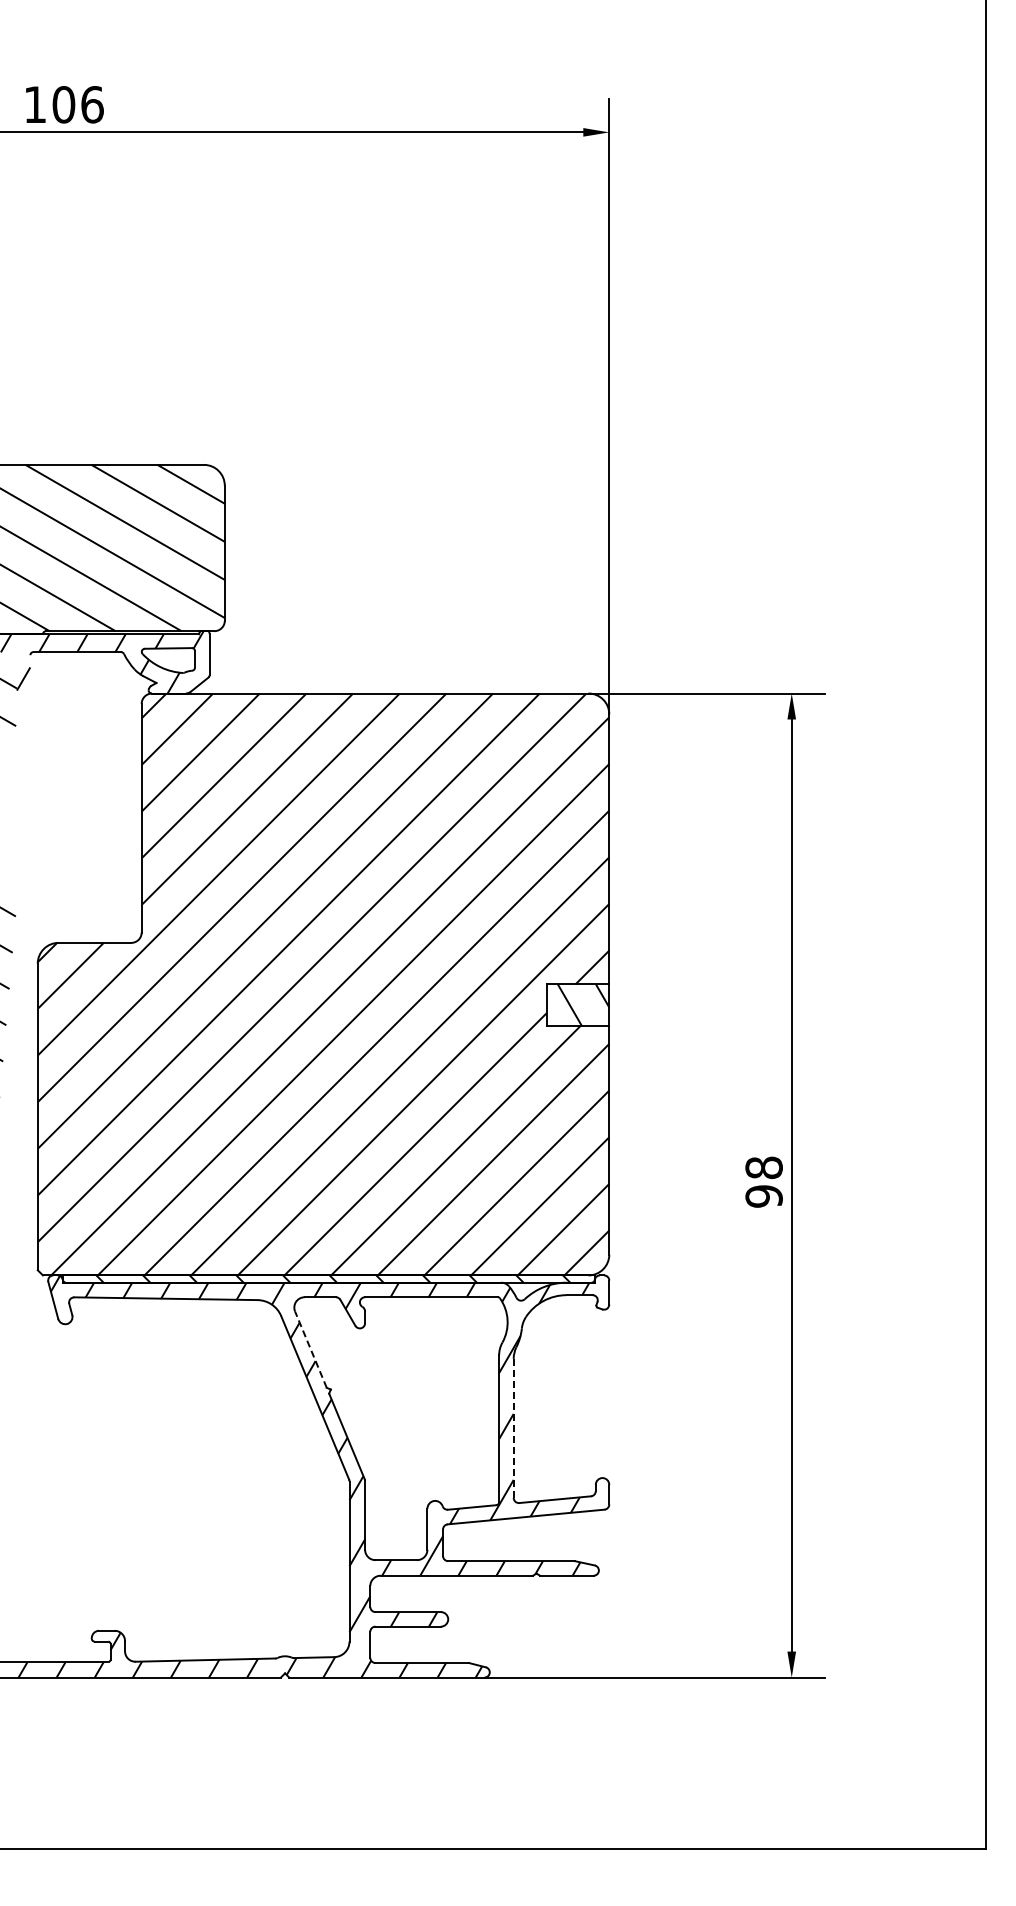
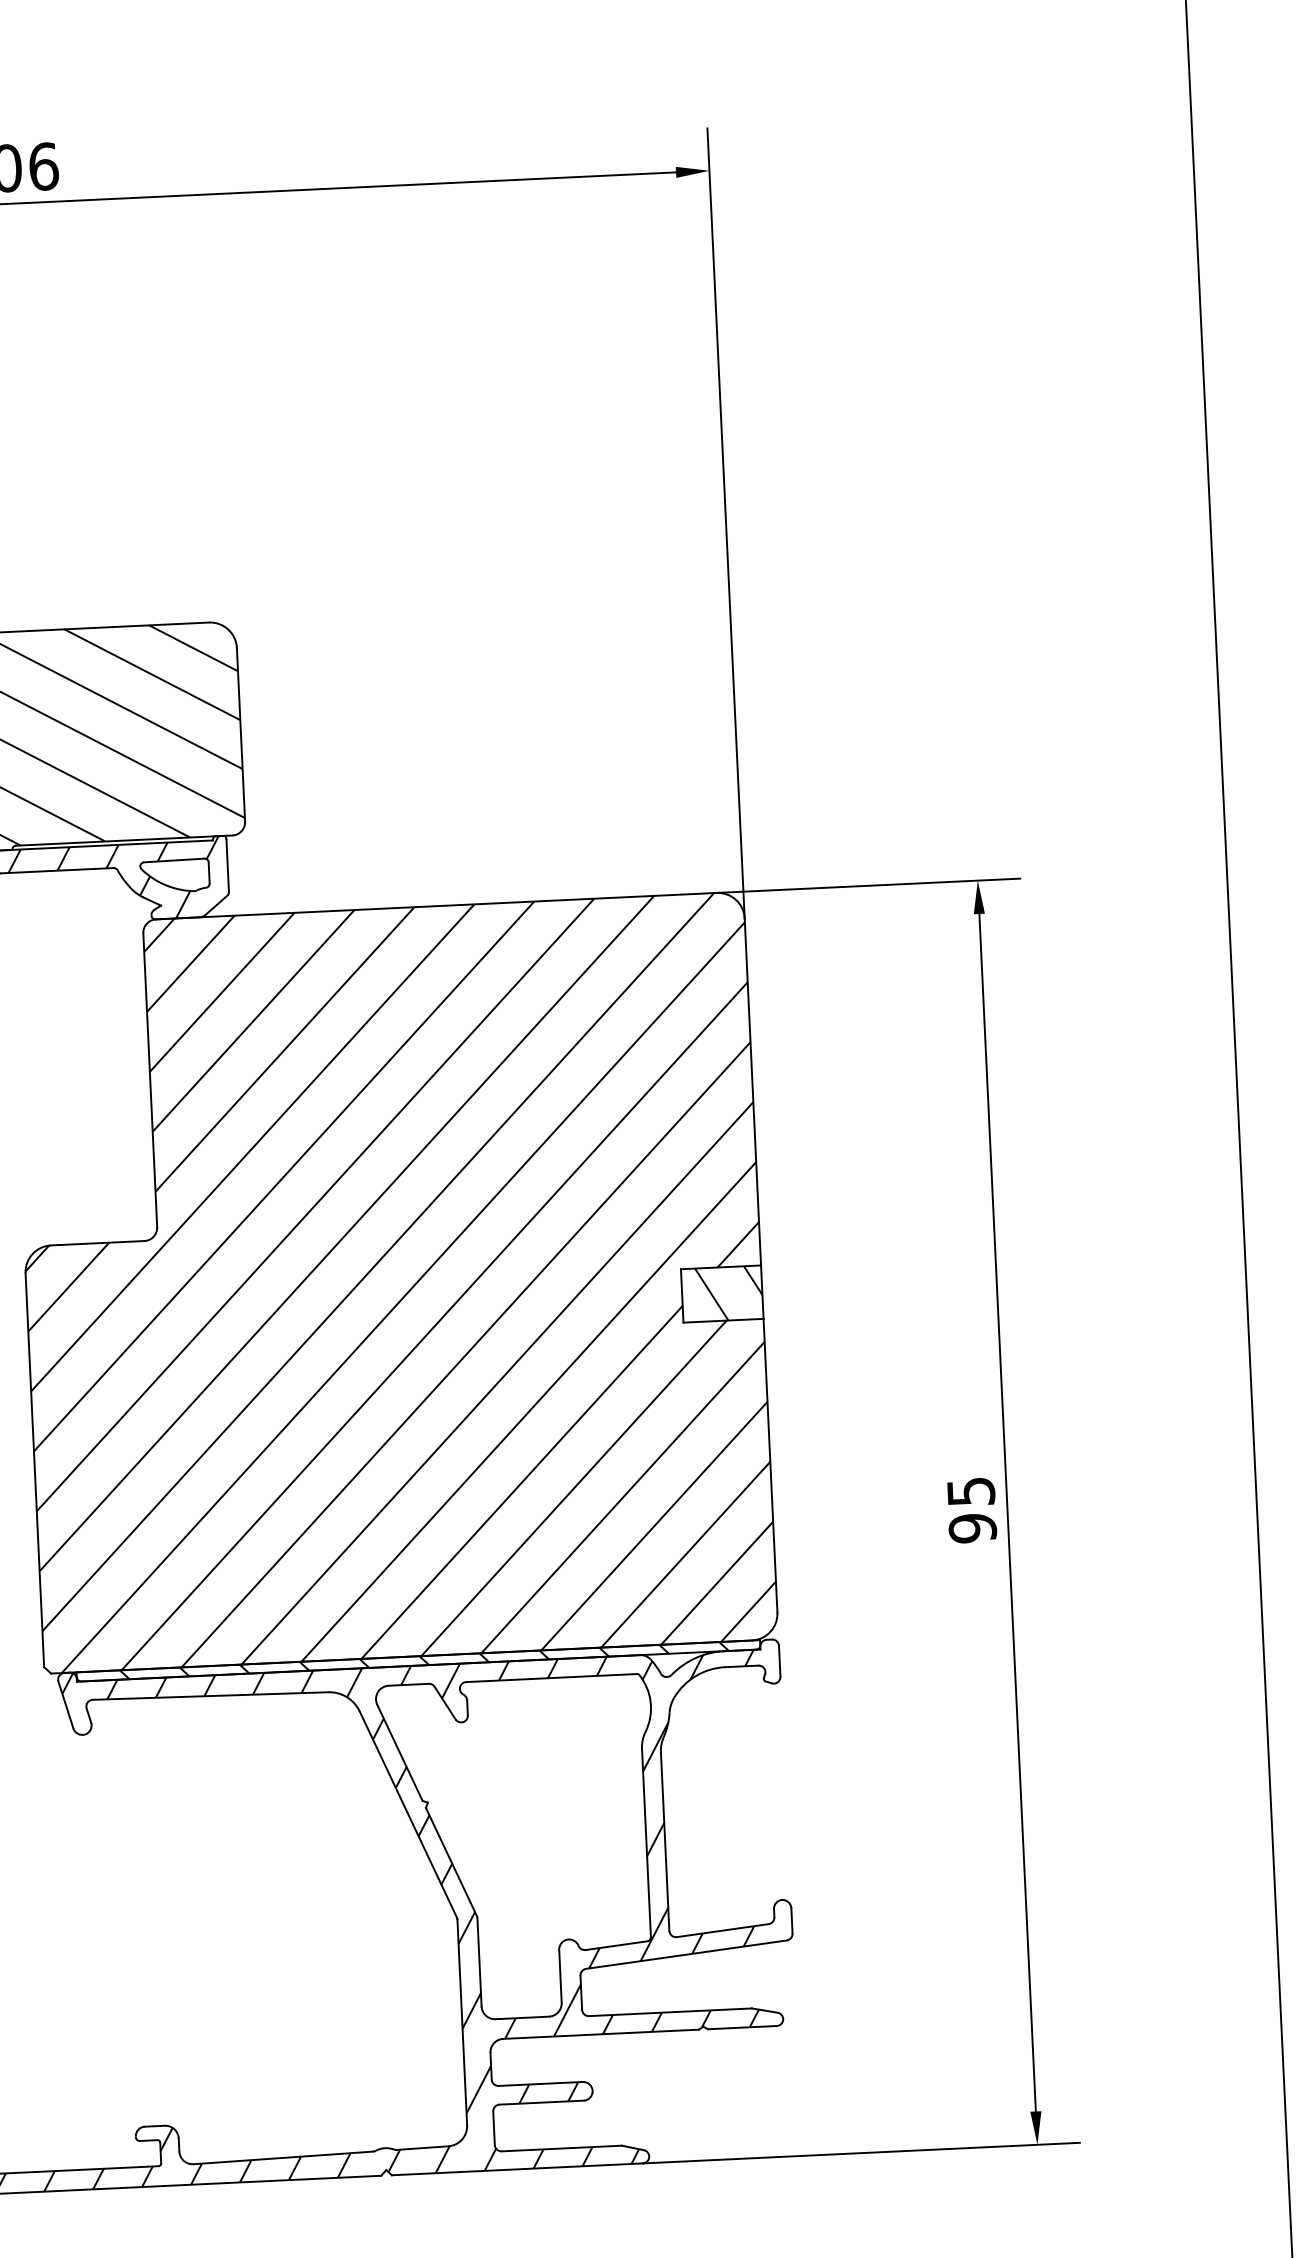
text: (763, 1167) -> (970, 1491), 98 -> 95
line: (310, 1349) -> (399, 1752), dashed -> solid
line: (513, 1428) -> (664, 1841), dashed -> solid

